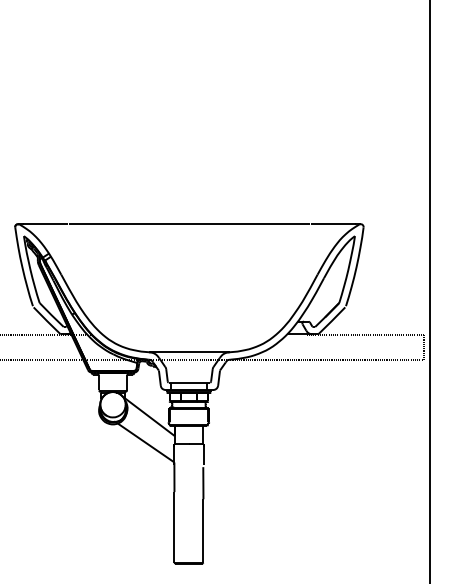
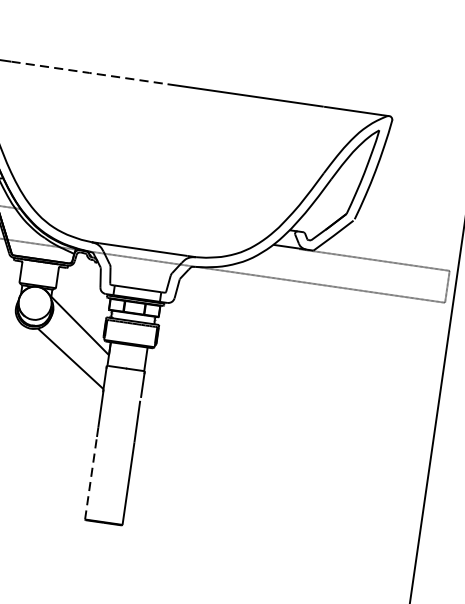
line: (128, 224) -> (88, 73), solid -> dashed
line: (174, 531) -> (90, 478), solid -> dashed

